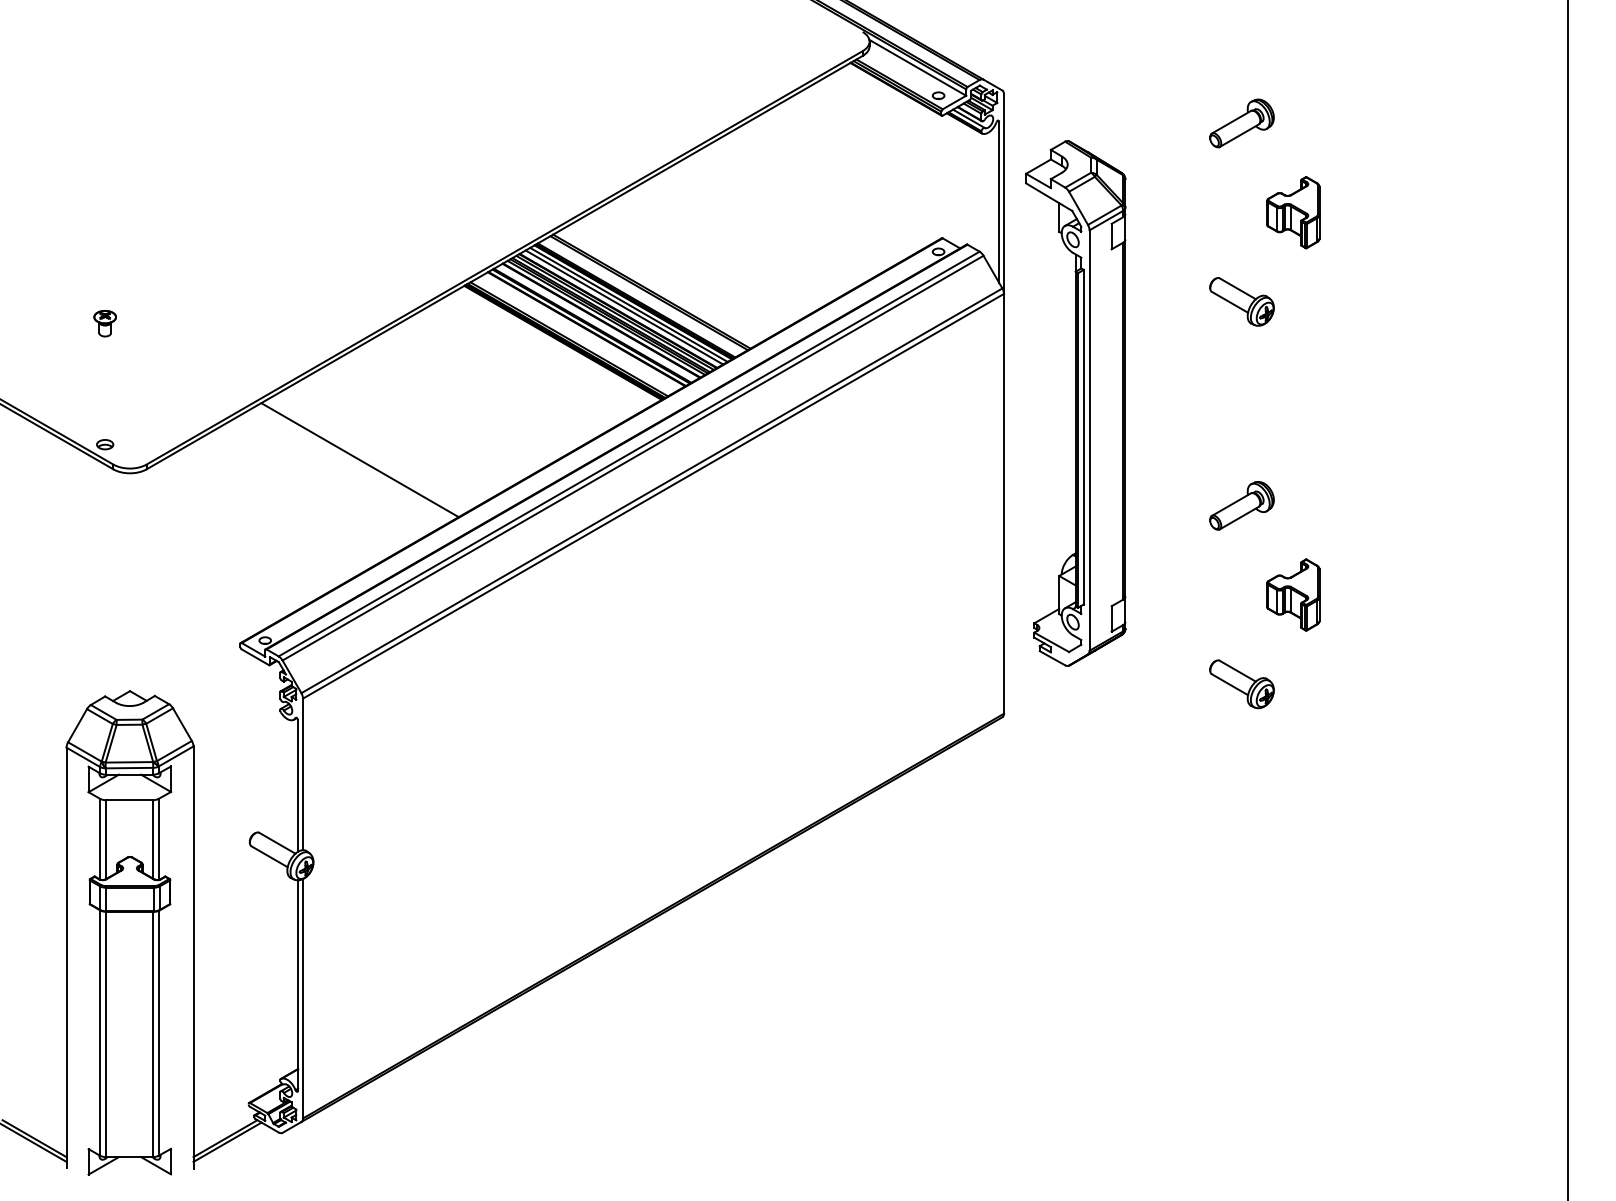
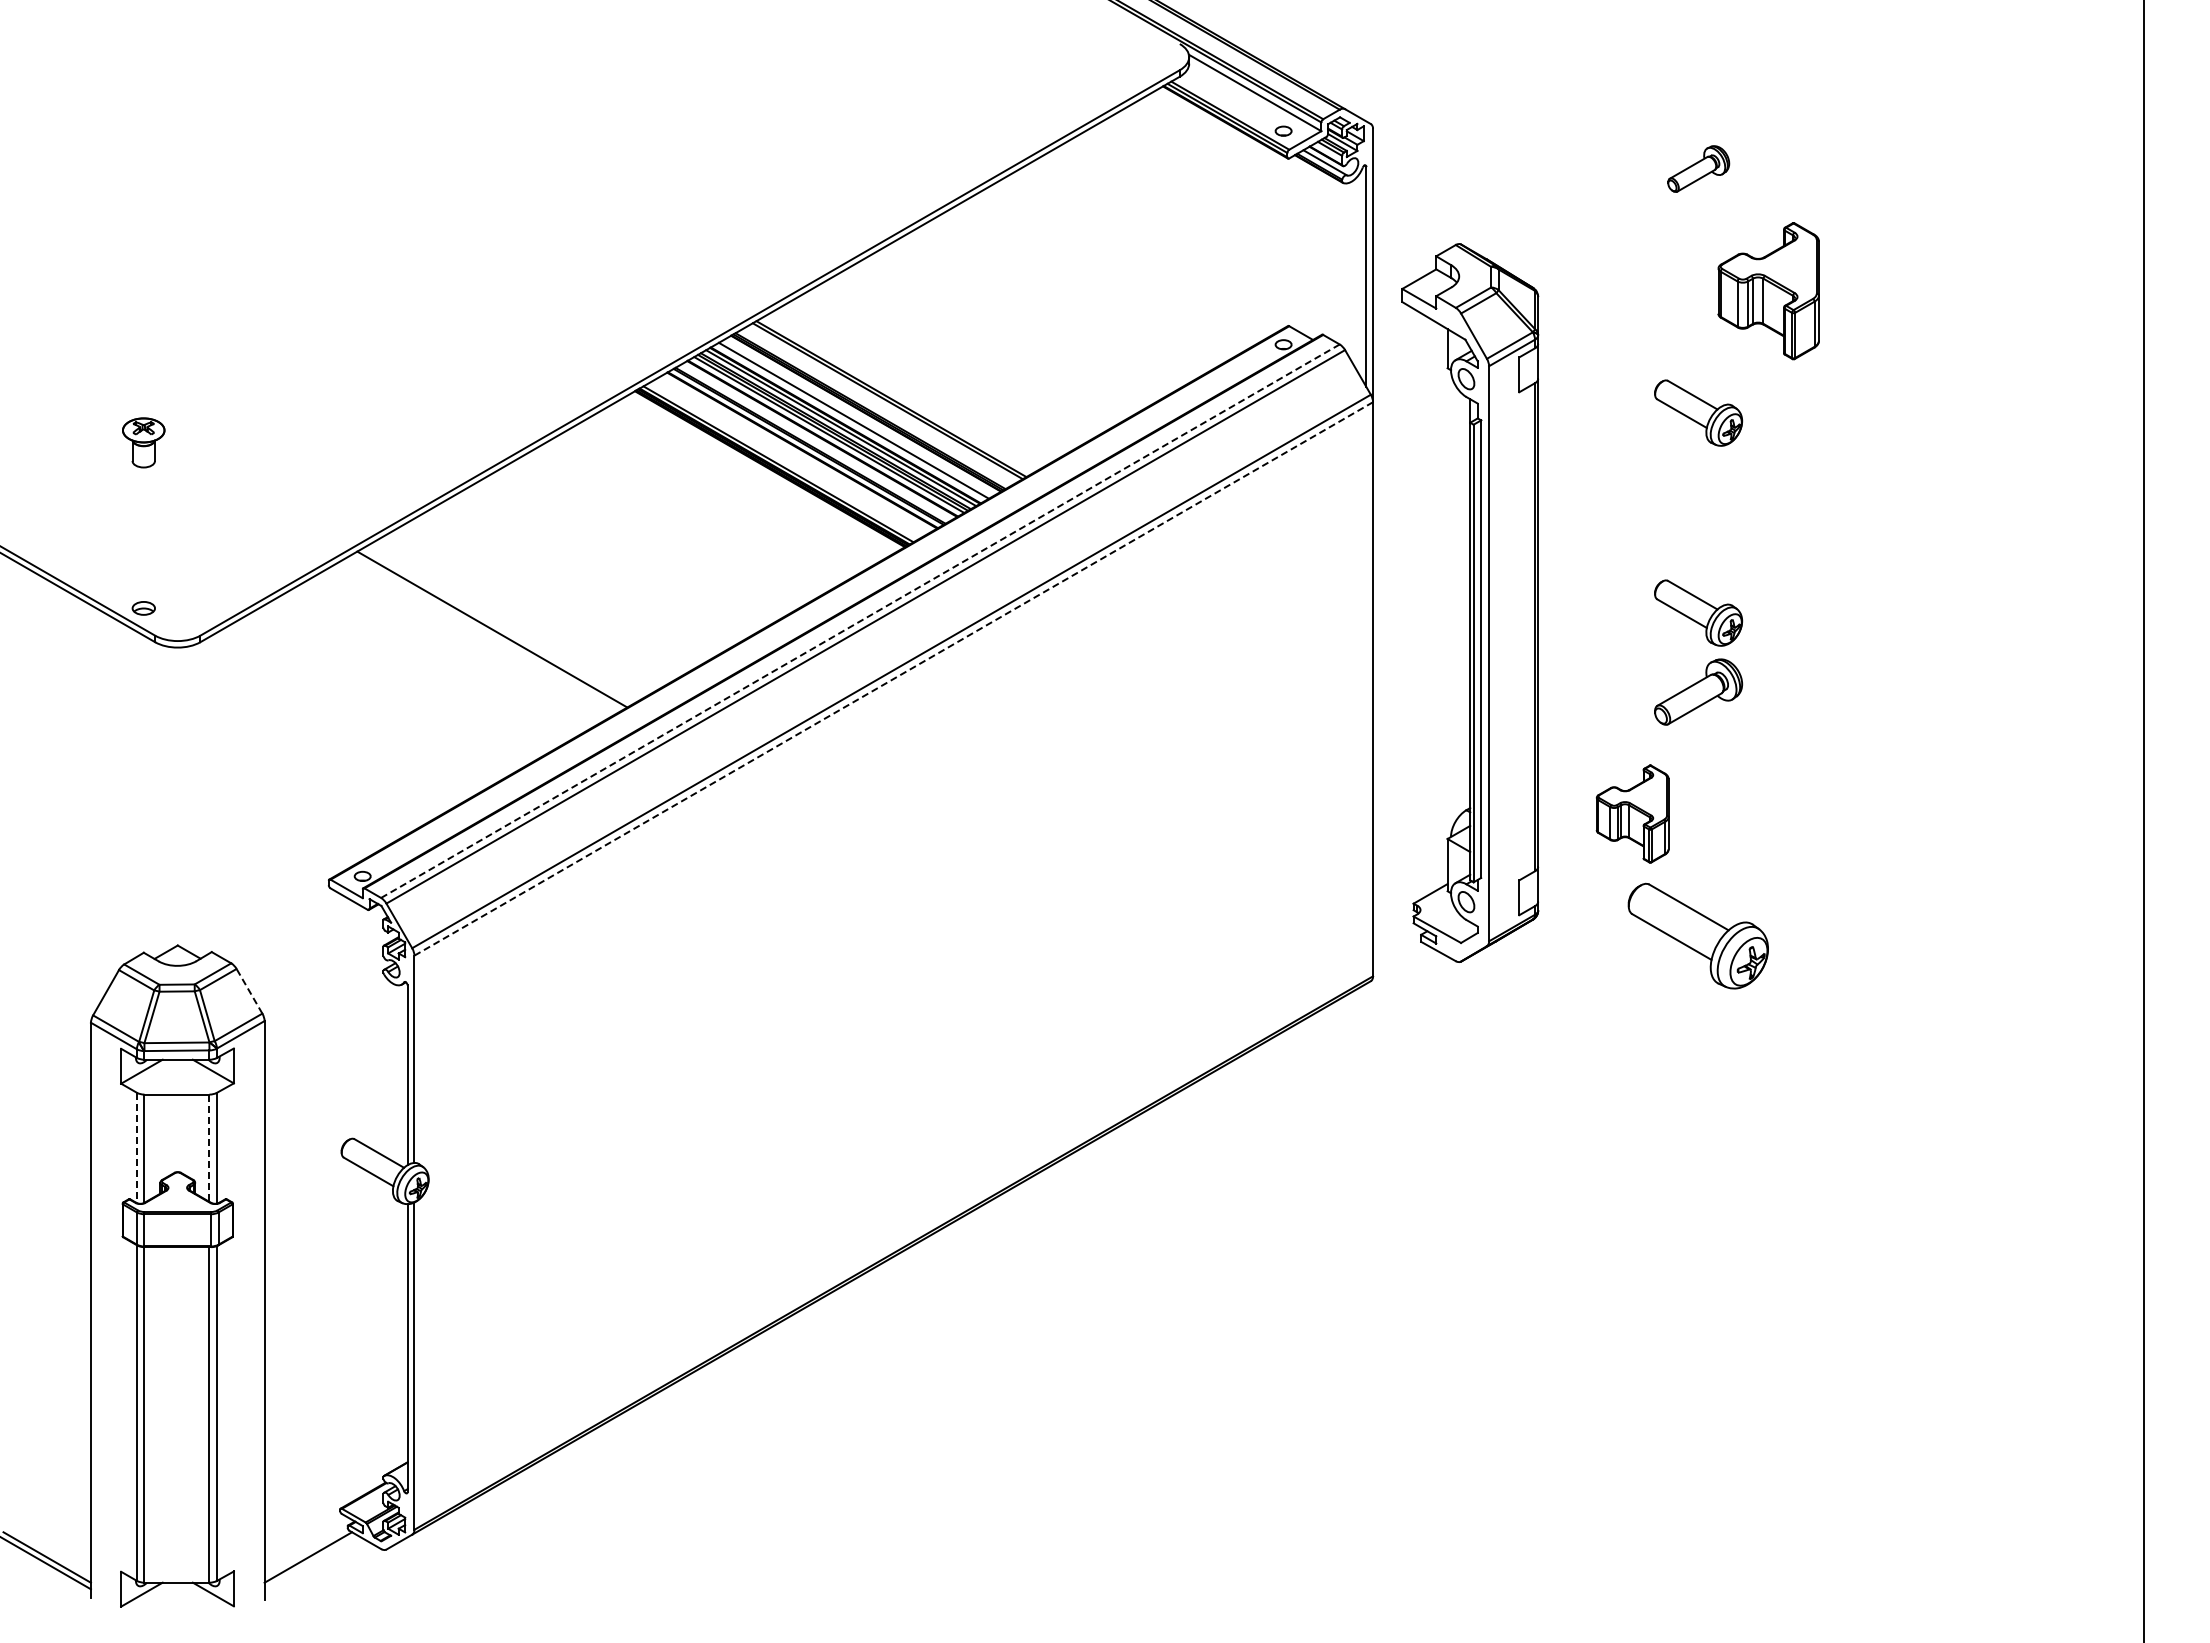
part: (1241, 123) -> (1698, 168), size x0.7
part: (1293, 212) -> (1768, 290), size x1.4
line: (629, 305) -> (860, 417), removed
part: (104, 323) -> (143, 442), size x1.4
part: (1075, 403) -> (1470, 602), moved
part: (1241, 447) -> (1698, 612), added
line: (629, 454) -> (860, 621), solid -> dashed
line: (654, 495) -> (894, 678), solid -> dashed
part: (1293, 594) -> (1632, 813), moved
part: (1241, 683) -> (1698, 935), size x1.6
line: (182, 724) -> (249, 991), solid -> dashed
line: (99, 839) -> (136, 1148), solid -> dashed
line: (153, 839) -> (209, 1148), solid -> dashed
line: (227, 1142) -> (310, 1562), removed

